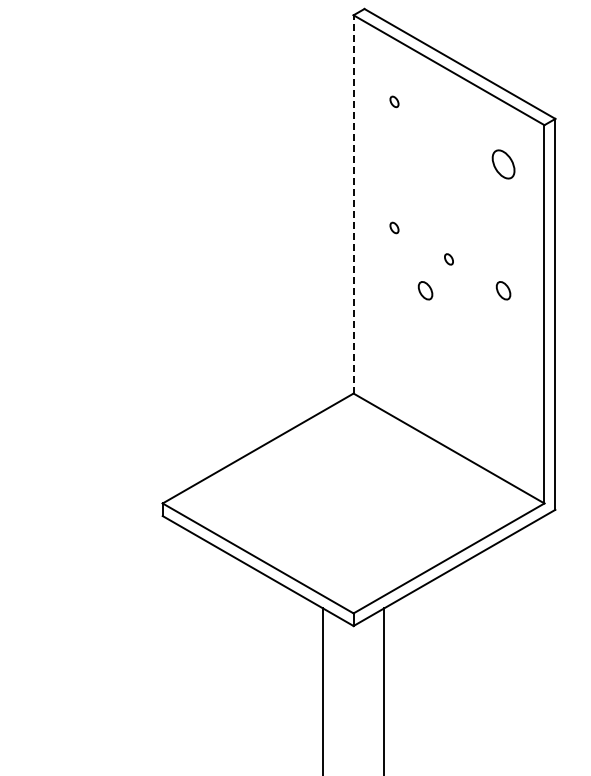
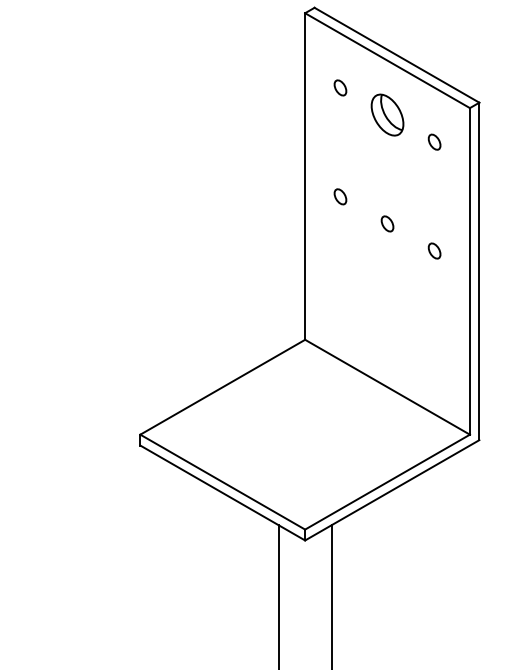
part: (394, 101) -> (340, 87), size x1.67
part: (448, 132) -> (387, 114), added
part: (503, 164) -> (434, 142), size x0.62
line: (353, 203) -> (305, 175), dashed -> solid
part: (394, 227) -> (340, 196), size x1.67
part: (448, 259) -> (387, 224), size x1.67
part: (425, 290) -> (367, 250), removed

